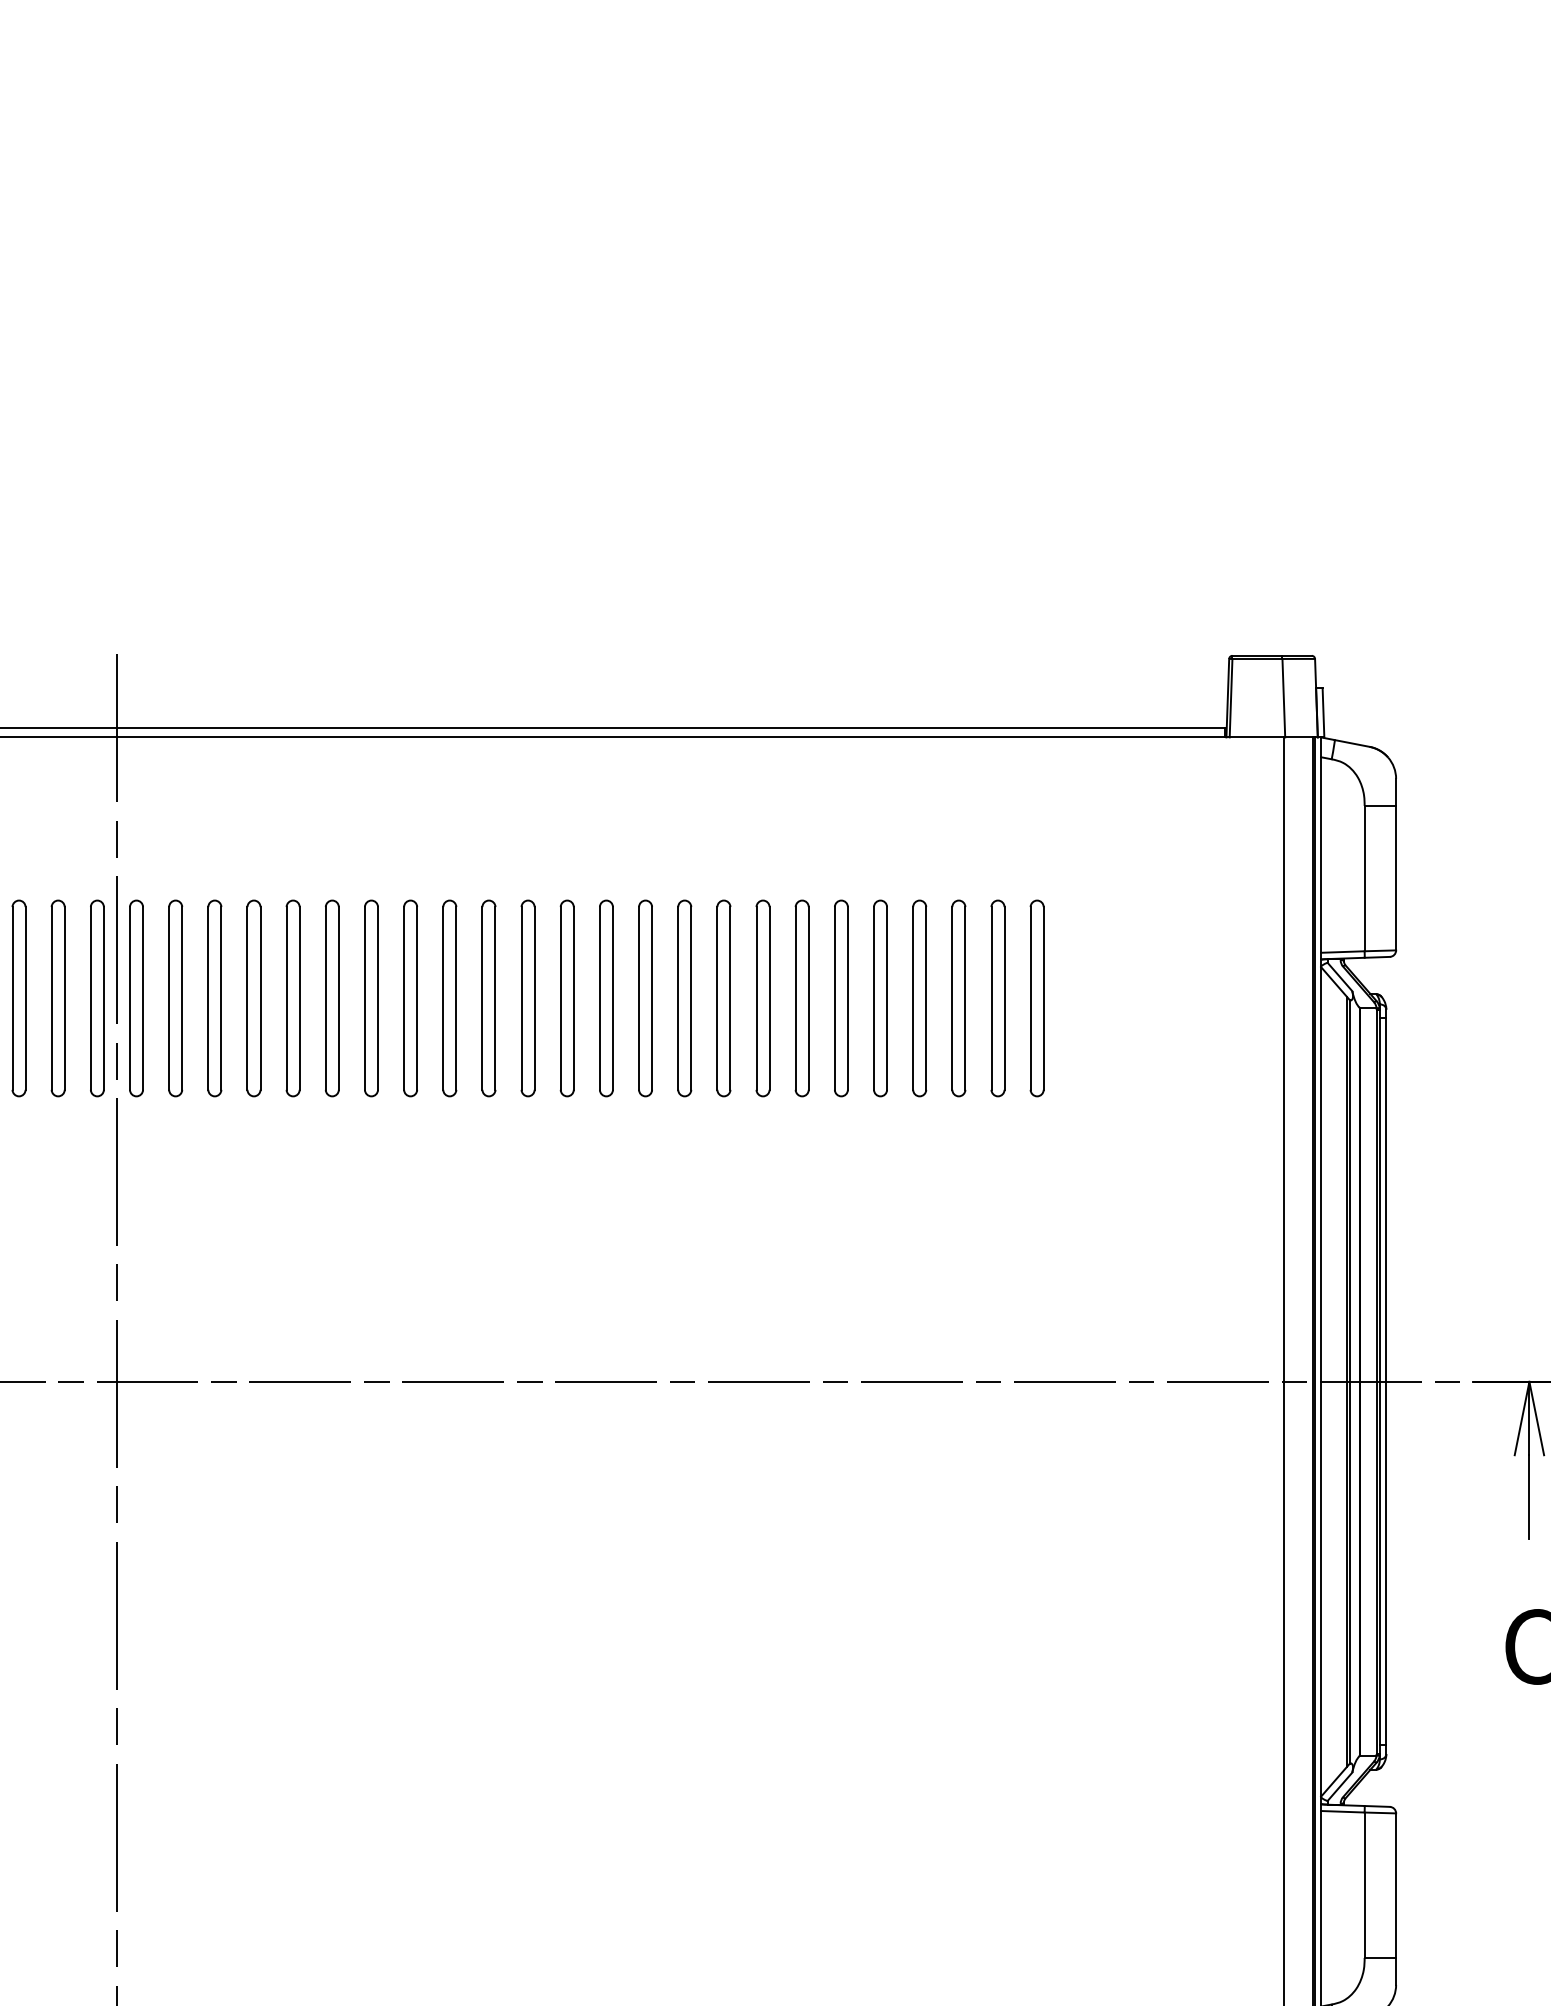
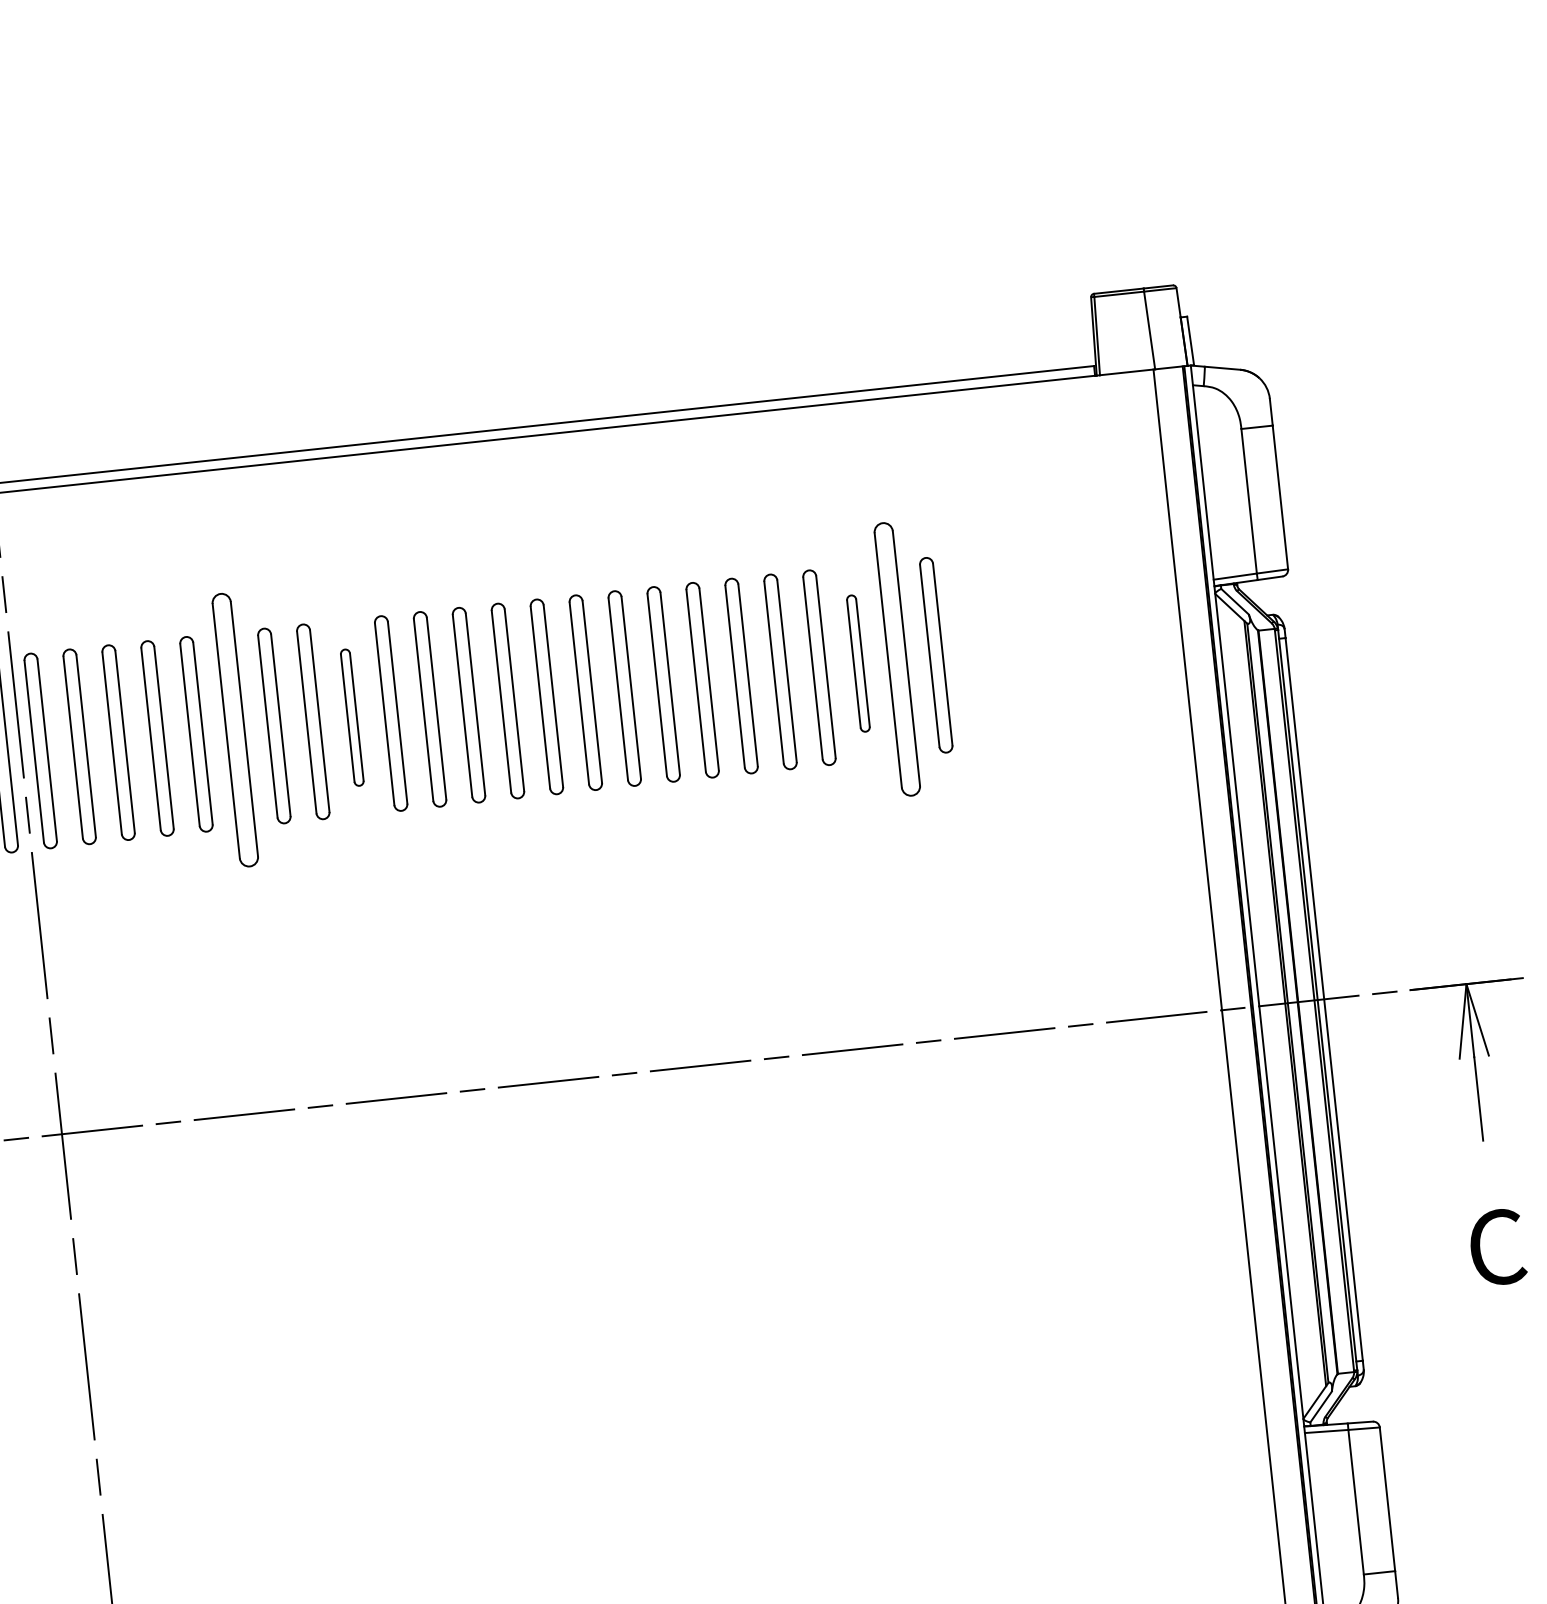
part: (332, 998) -> (235, 730), size x1.4
part: (449, 998) -> (351, 717), size x0.7
part: (958, 998) -> (858, 663), size x0.7
part: (997, 998) -> (896, 659), size x1.4

